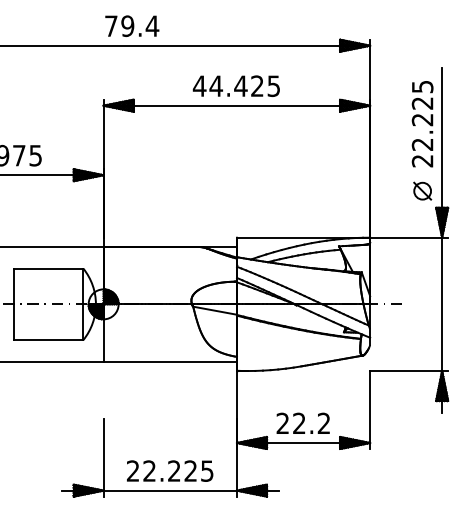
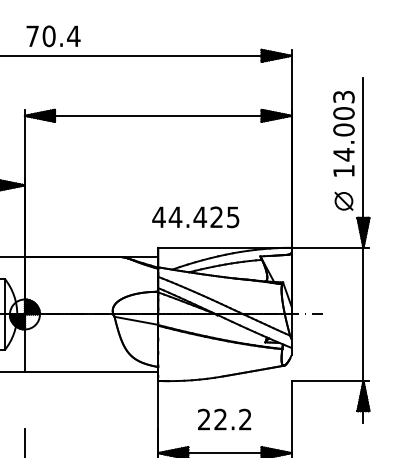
text: (127, 26) -> (48, 36), 79.4 -> 70.4
text: (235, 85) -> (194, 216), moved
text: (422, 123) -> (343, 133), 22.225 -> 14.003
text: (302, 422) -> (223, 418), moved

